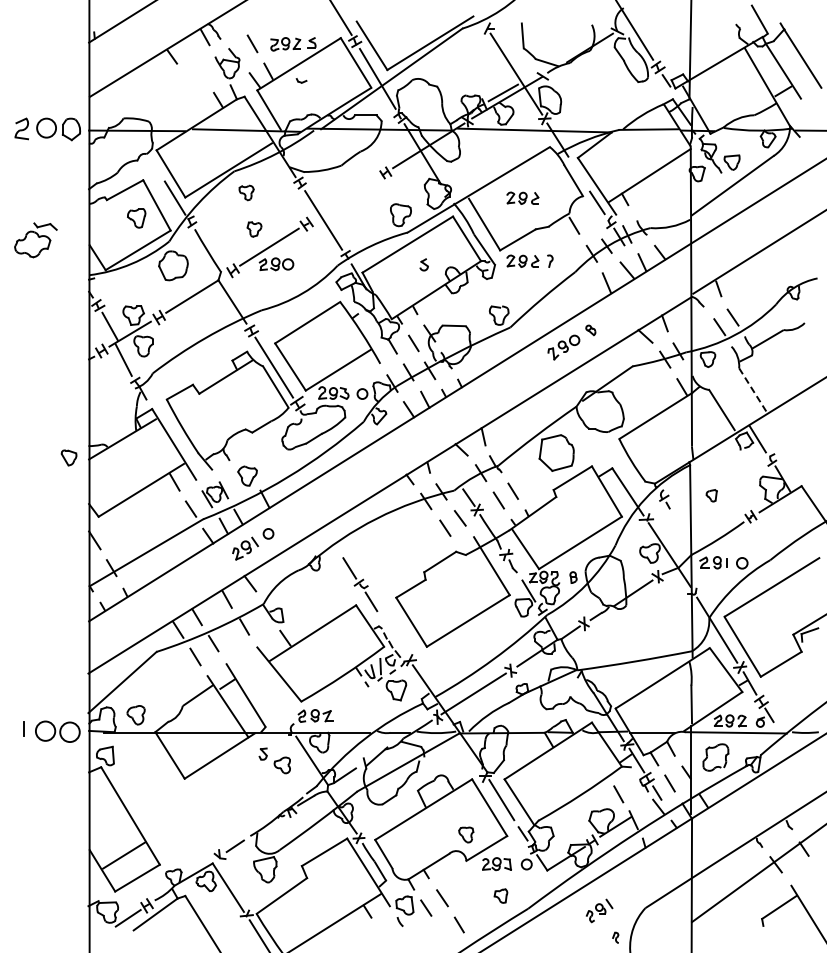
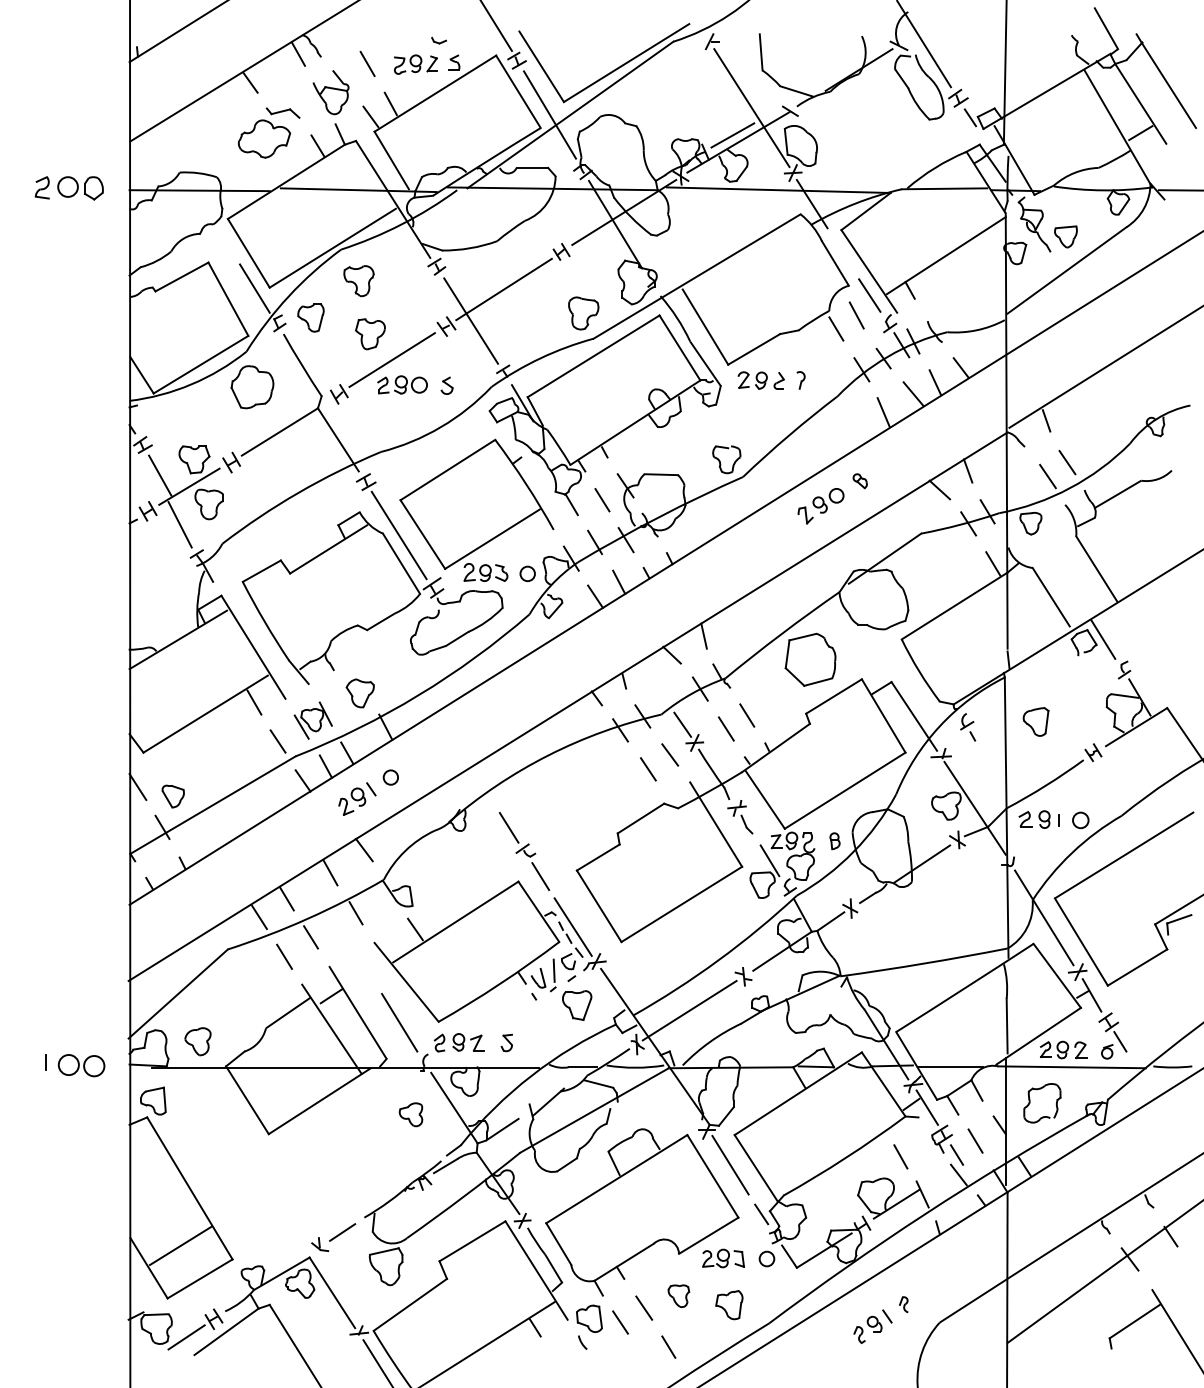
part: (301, 80) -> (438, 40), moved
part: (47, 128) -> (68, 187), size x0.71
part: (246, 192) -> (358, 280), size x1.43
part: (522, 197) -> (760, 287), removed
line: (346, 198) -> (504, 289), added
line: (588, 216) -> (856, 315), added
part: (136, 218) -> (310, 318), moved
part: (254, 229) -> (370, 334), size x1.43
part: (35, 240) -> (268, 133), moved
part: (423, 264) -> (446, 385), moved
line: (753, 391) -> (1097, 570), dashed -> solid
part: (68, 457) -> (172, 795), moved
part: (711, 495) -> (1035, 721), size x1.67
line: (393, 636) -> (572, 927), added
line: (274, 702) -> (399, 1023), added
part: (51, 731) -> (74, 1065), size x0.71
part: (262, 753) -> (505, 1042), moved
part: (466, 834) -> (679, 1295), moved
part: (500, 895) -> (728, 1304), size x1.43
part: (615, 937) -> (903, 1304), moved

